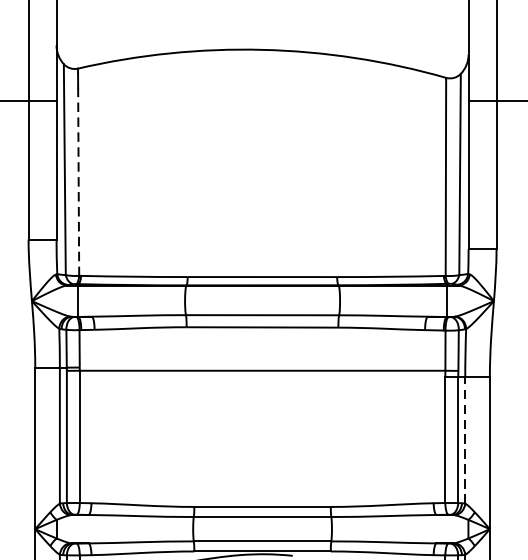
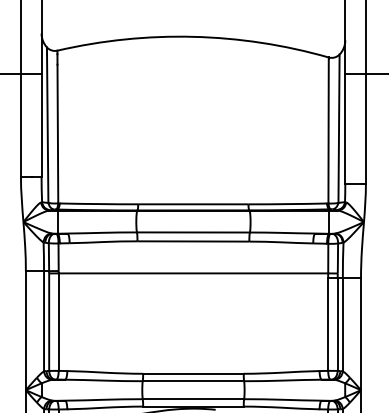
line: (78, 182) -> (57, 134), dashed -> solid
line: (464, 440) -> (342, 324), dashed -> solid

